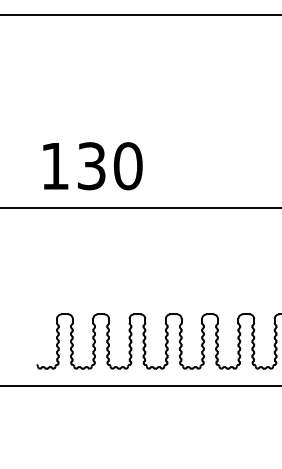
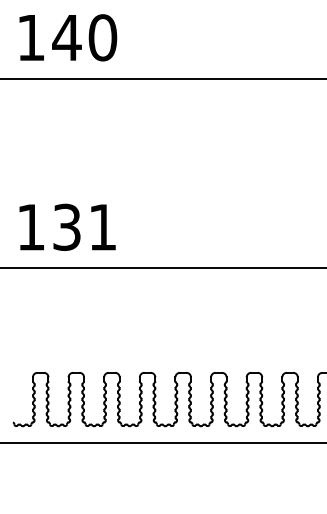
text: (127, 165) -> (102, 226), 130 -> 131

